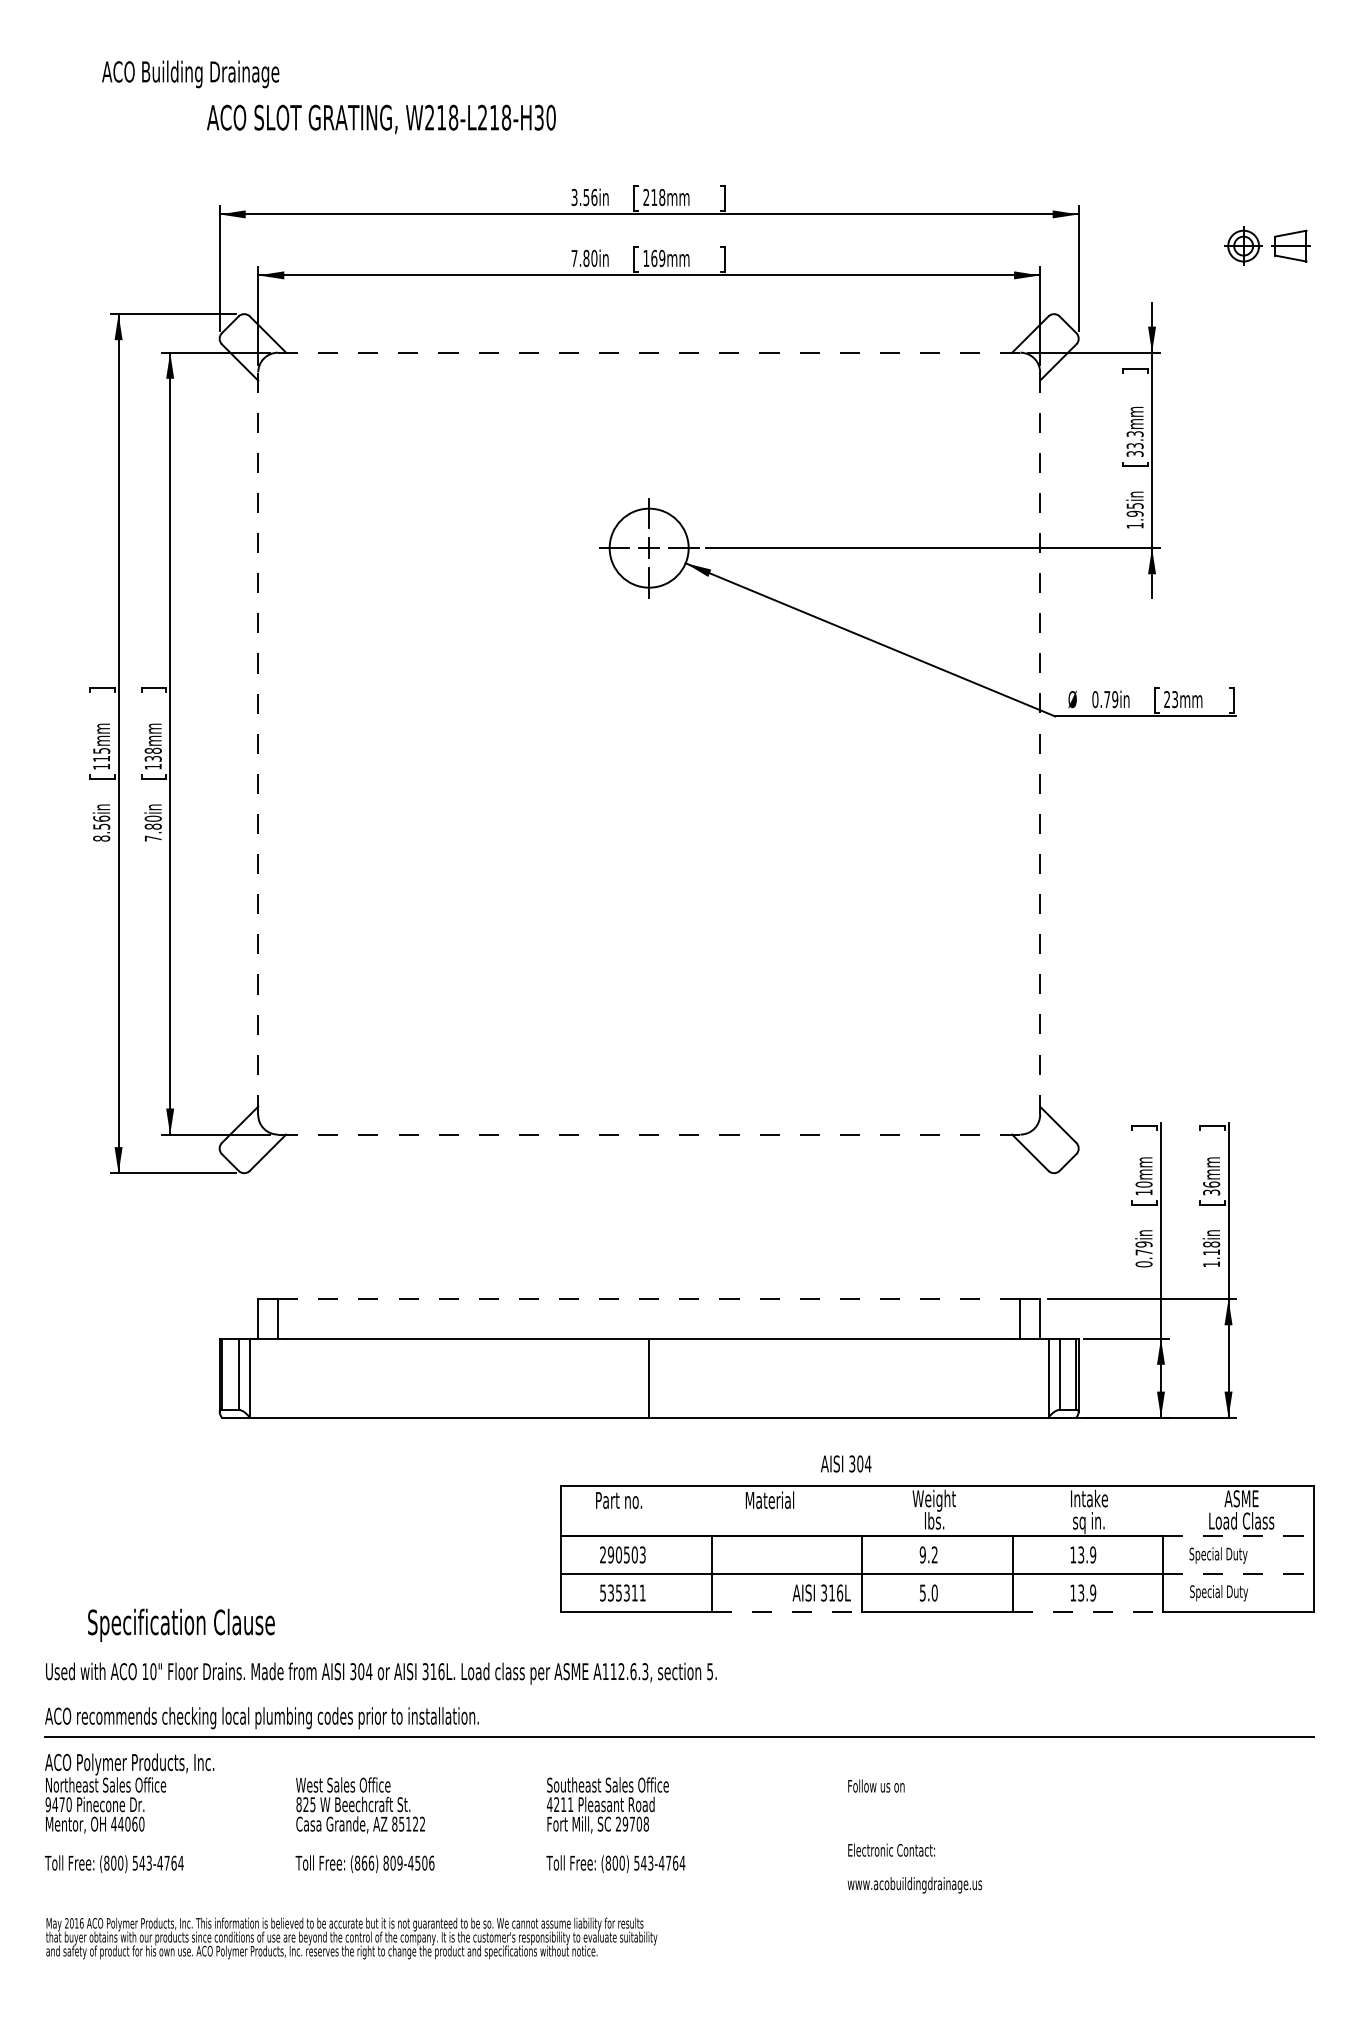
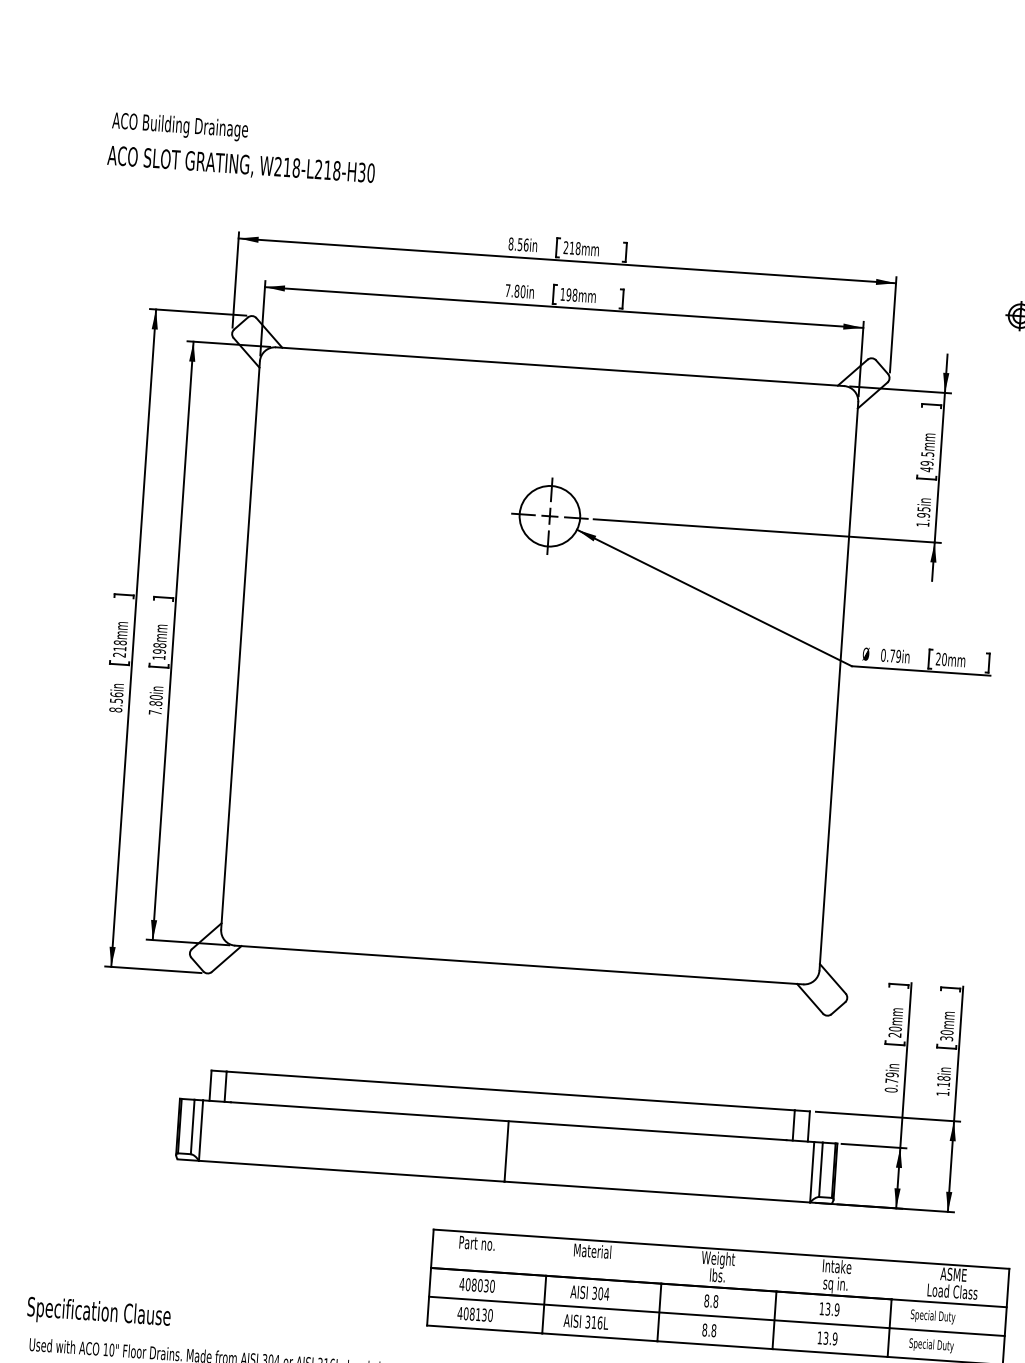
text: (190, 74) -> (180, 126), moved
text: (381, 119) -> (241, 165), moved
text: (574, 197) -> (511, 244), 3.56in -> 8.56in
text: (658, 258) -> (572, 295), 169mm -> 198mm
line: (649, 352) -> (560, 366), dashed -> solid
text: (1134, 444) -> (926, 462), 33.3mm -> 49.5mm
text: (1175, 699) -> (944, 659), 23mm -> 20mm
line: (258, 743) -> (240, 645), dashed -> solid
line: (1040, 744) -> (839, 686), dashed -> solid
text: (101, 758) -> (119, 648), 115mm -> 218mm
text: (152, 758) -> (158, 651), 138mm -> 198mm
line: (648, 1134) -> (518, 964), dashed -> solid
text: (1211, 1184) -> (947, 1032), 36mm -> 30mm
text: (1143, 1192) -> (894, 1035), 10mm -> 20mm
line: (648, 1299) -> (510, 1091), dashed -> solid
text: (846, 1463) -> (590, 1292), moved
line: (1238, 1536) -> (949, 1303), dashed -> solid
text: (622, 1554) -> (477, 1284), 290503 -> 408030
text: (928, 1554) -> (711, 1300), 9.2 -> 8.8
line: (1238, 1574) -> (947, 1332), dashed -> solid
text: (622, 1592) -> (475, 1314), 535311 -> 408130
text: (821, 1592) -> (585, 1321), moved
text: (928, 1592) -> (709, 1329), 5.0 -> 8.8
line: (787, 1611) -> (600, 1337), dashed -> solid
line: (1088, 1611) -> (830, 1352), dashed -> solid
text: (181, 1624) -> (99, 1313), moved

